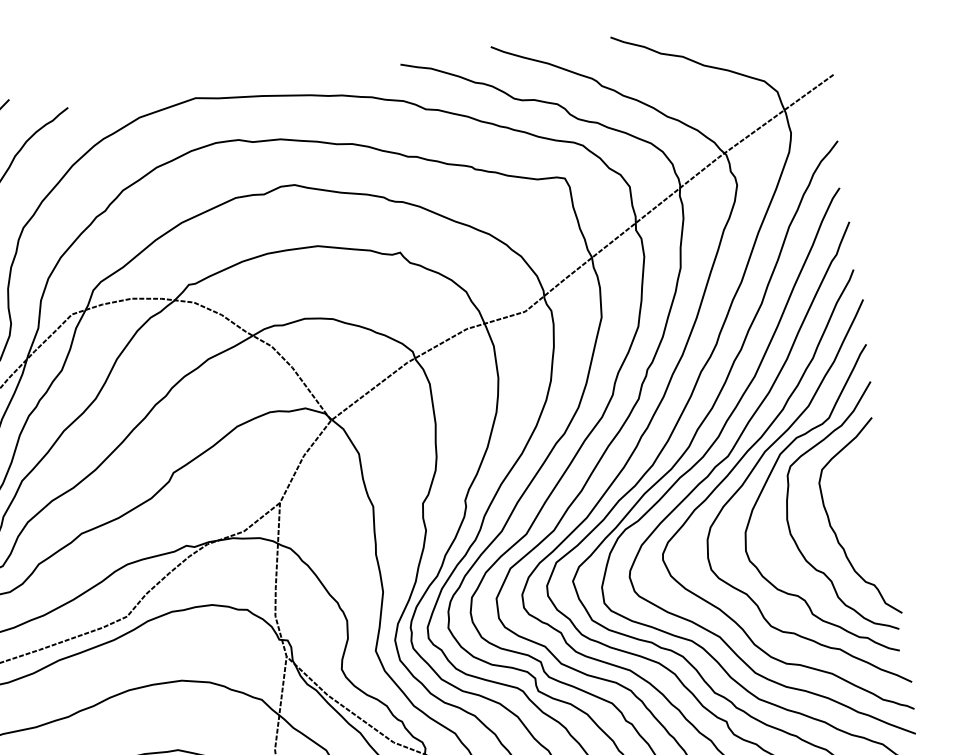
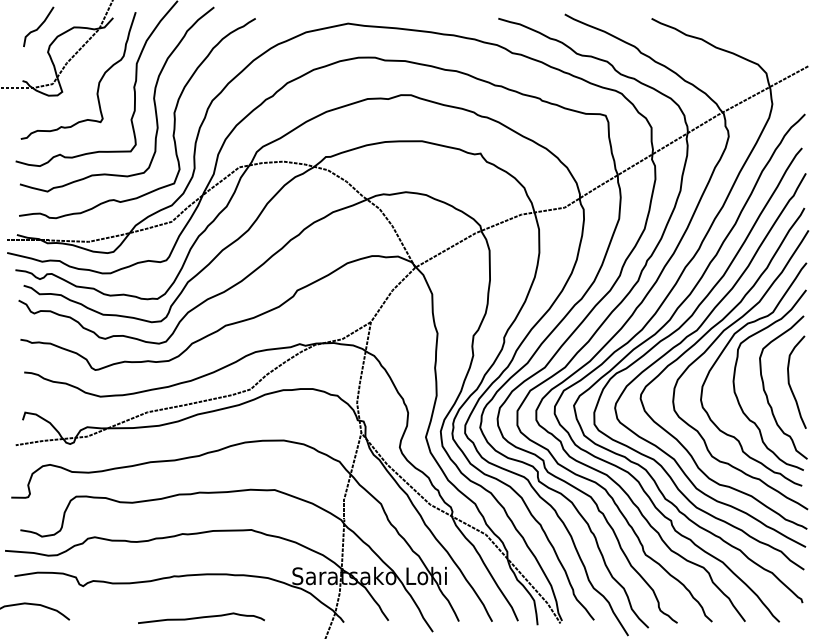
curve: (865, 513) -> (790, 384), added

